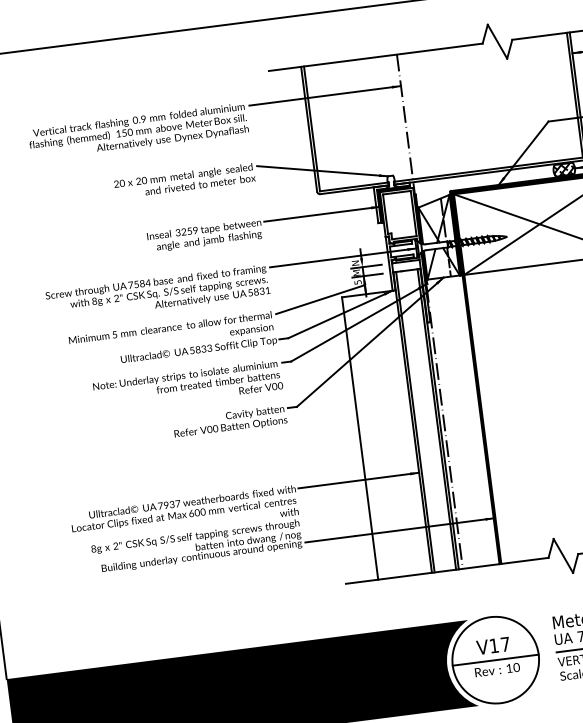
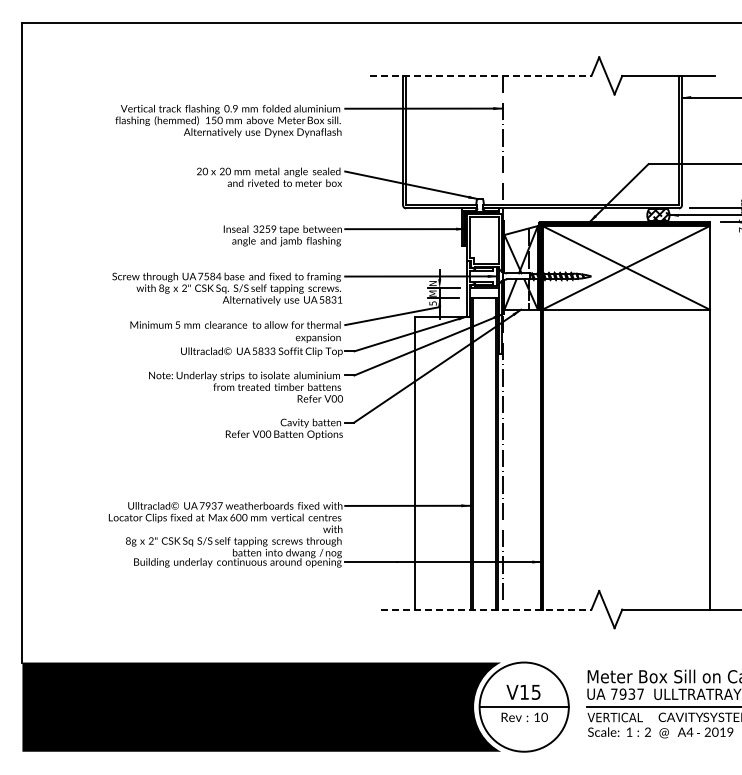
line: (375, 56) -> (480, 75), solid -> dashed
line: (447, 570) -> (486, 609), solid -> dashed
text: (504, 644) -> (535, 692), V17 -> V15

